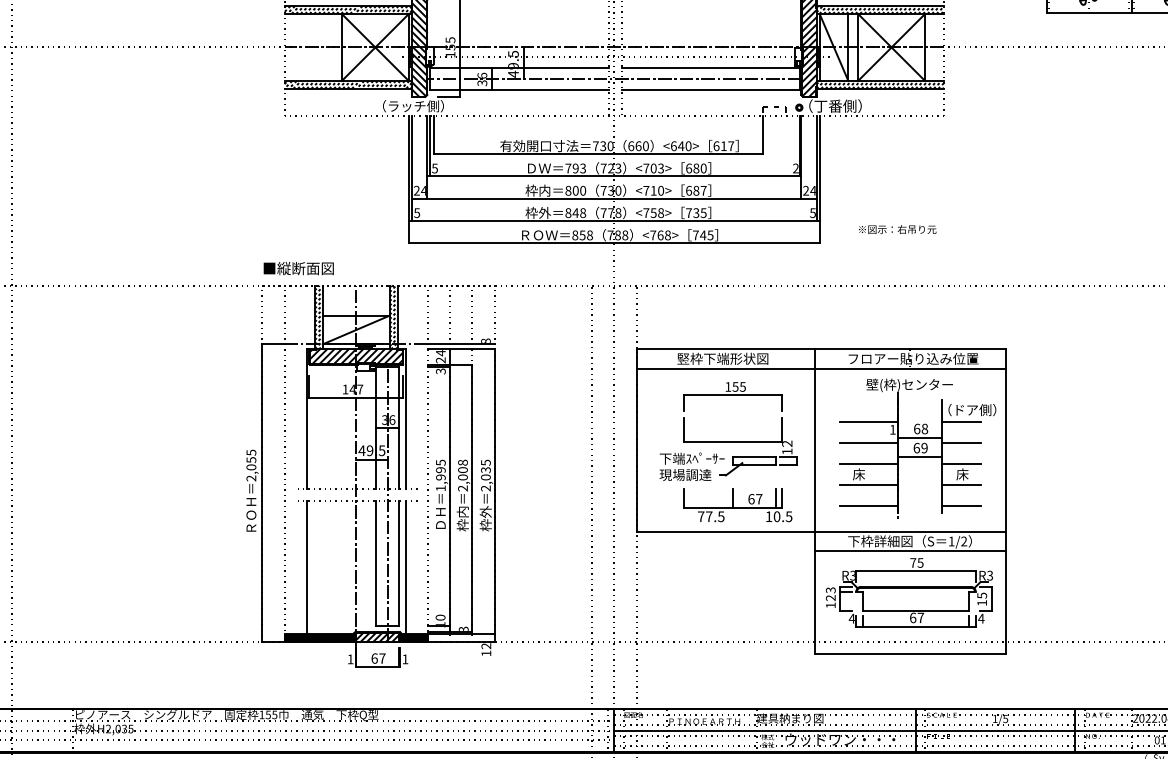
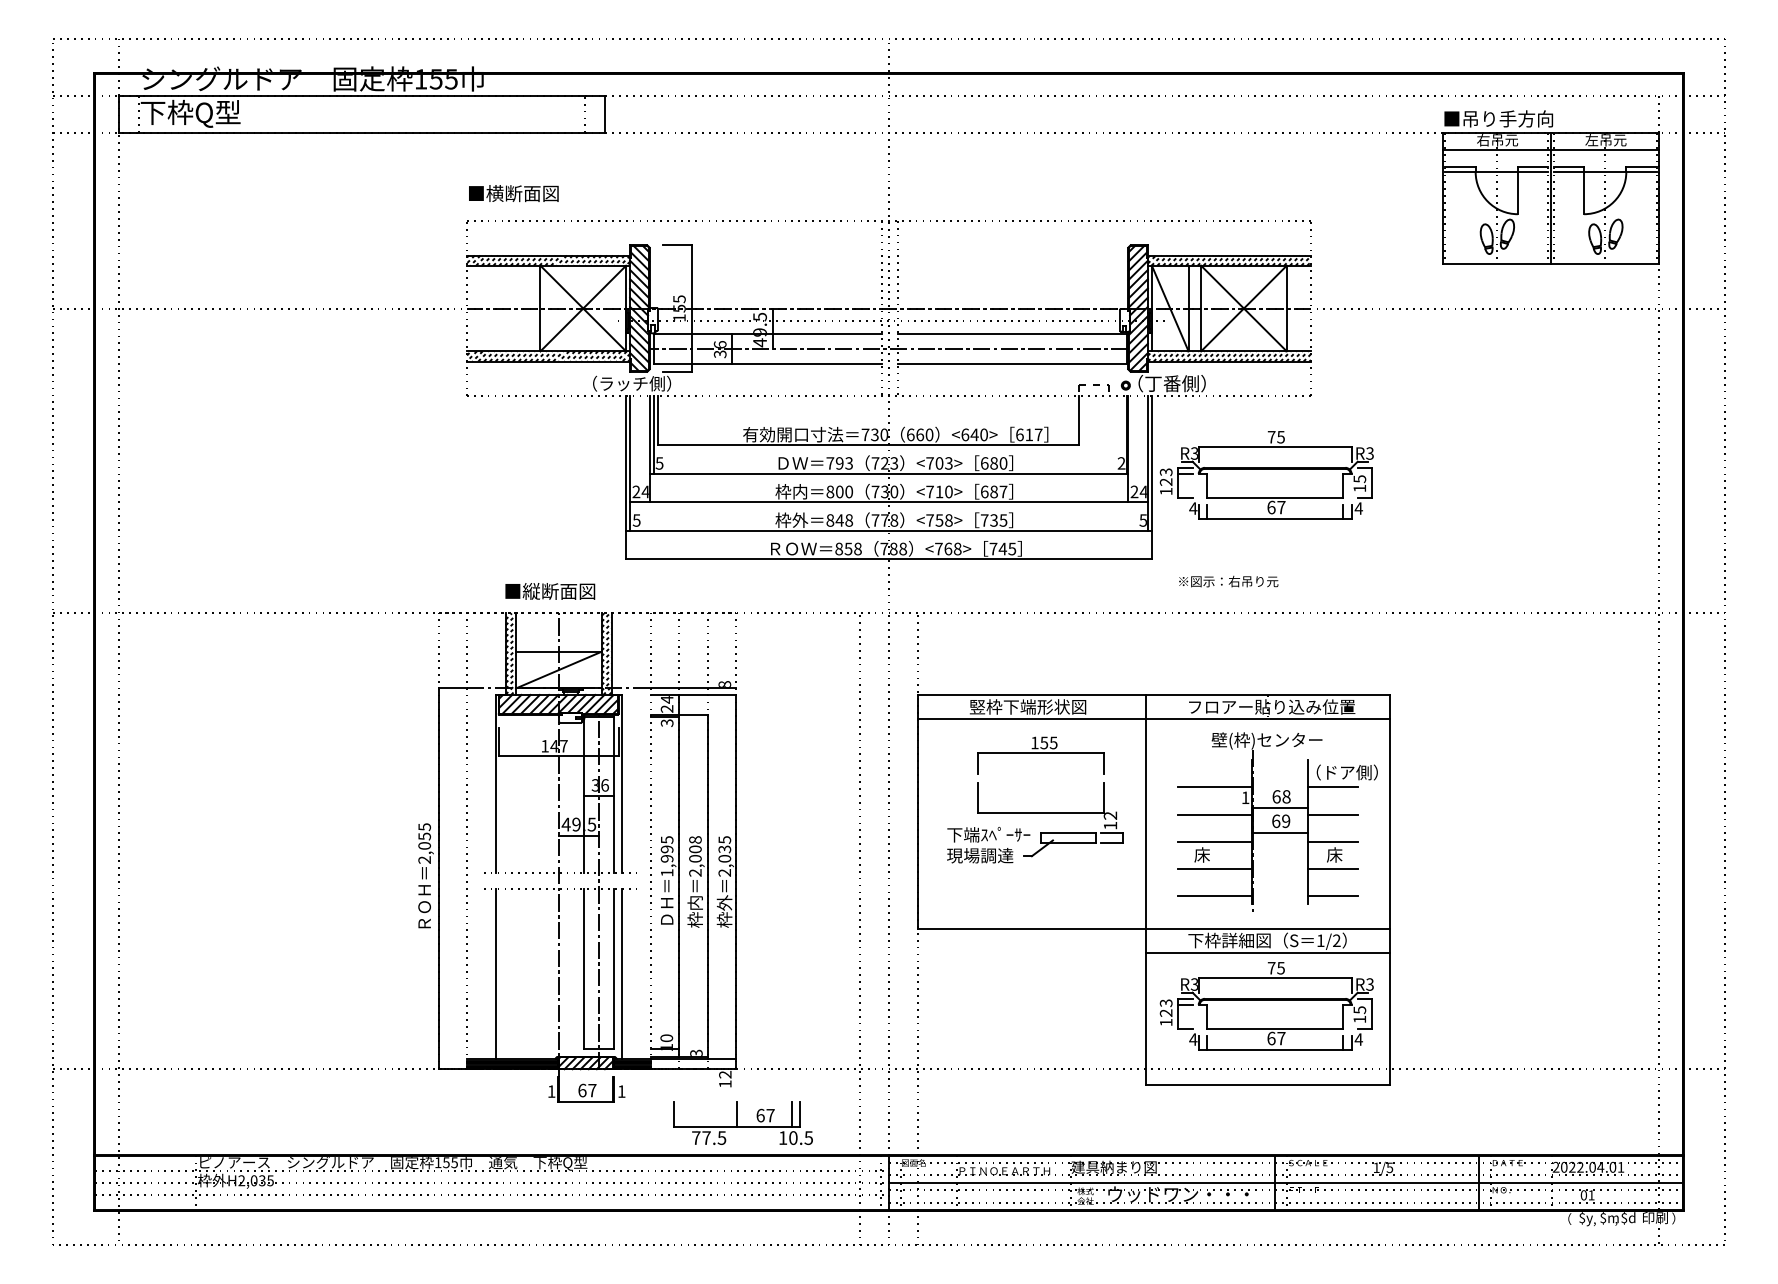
part: (909, 177) -> (1266, 475), added
text: (897, 229) -> (1228, 581), moved
text: (298, 268) -> (550, 591), moved
part: (737, 504) -> (742, 1122), moved

